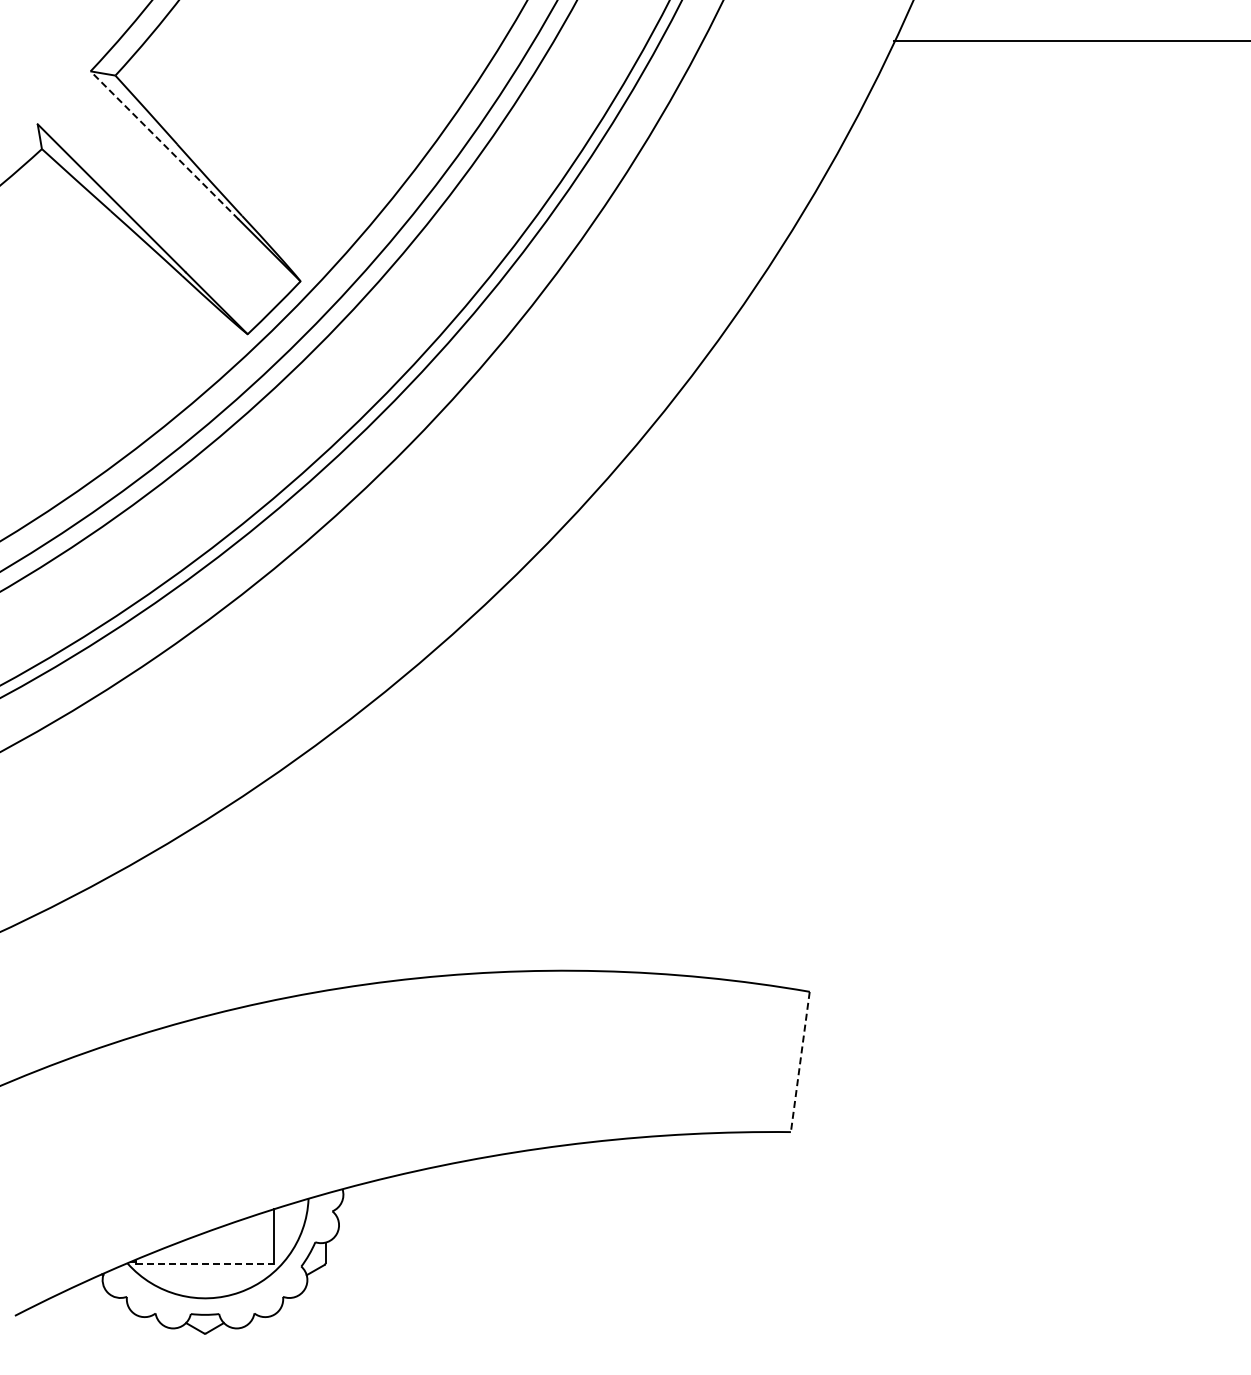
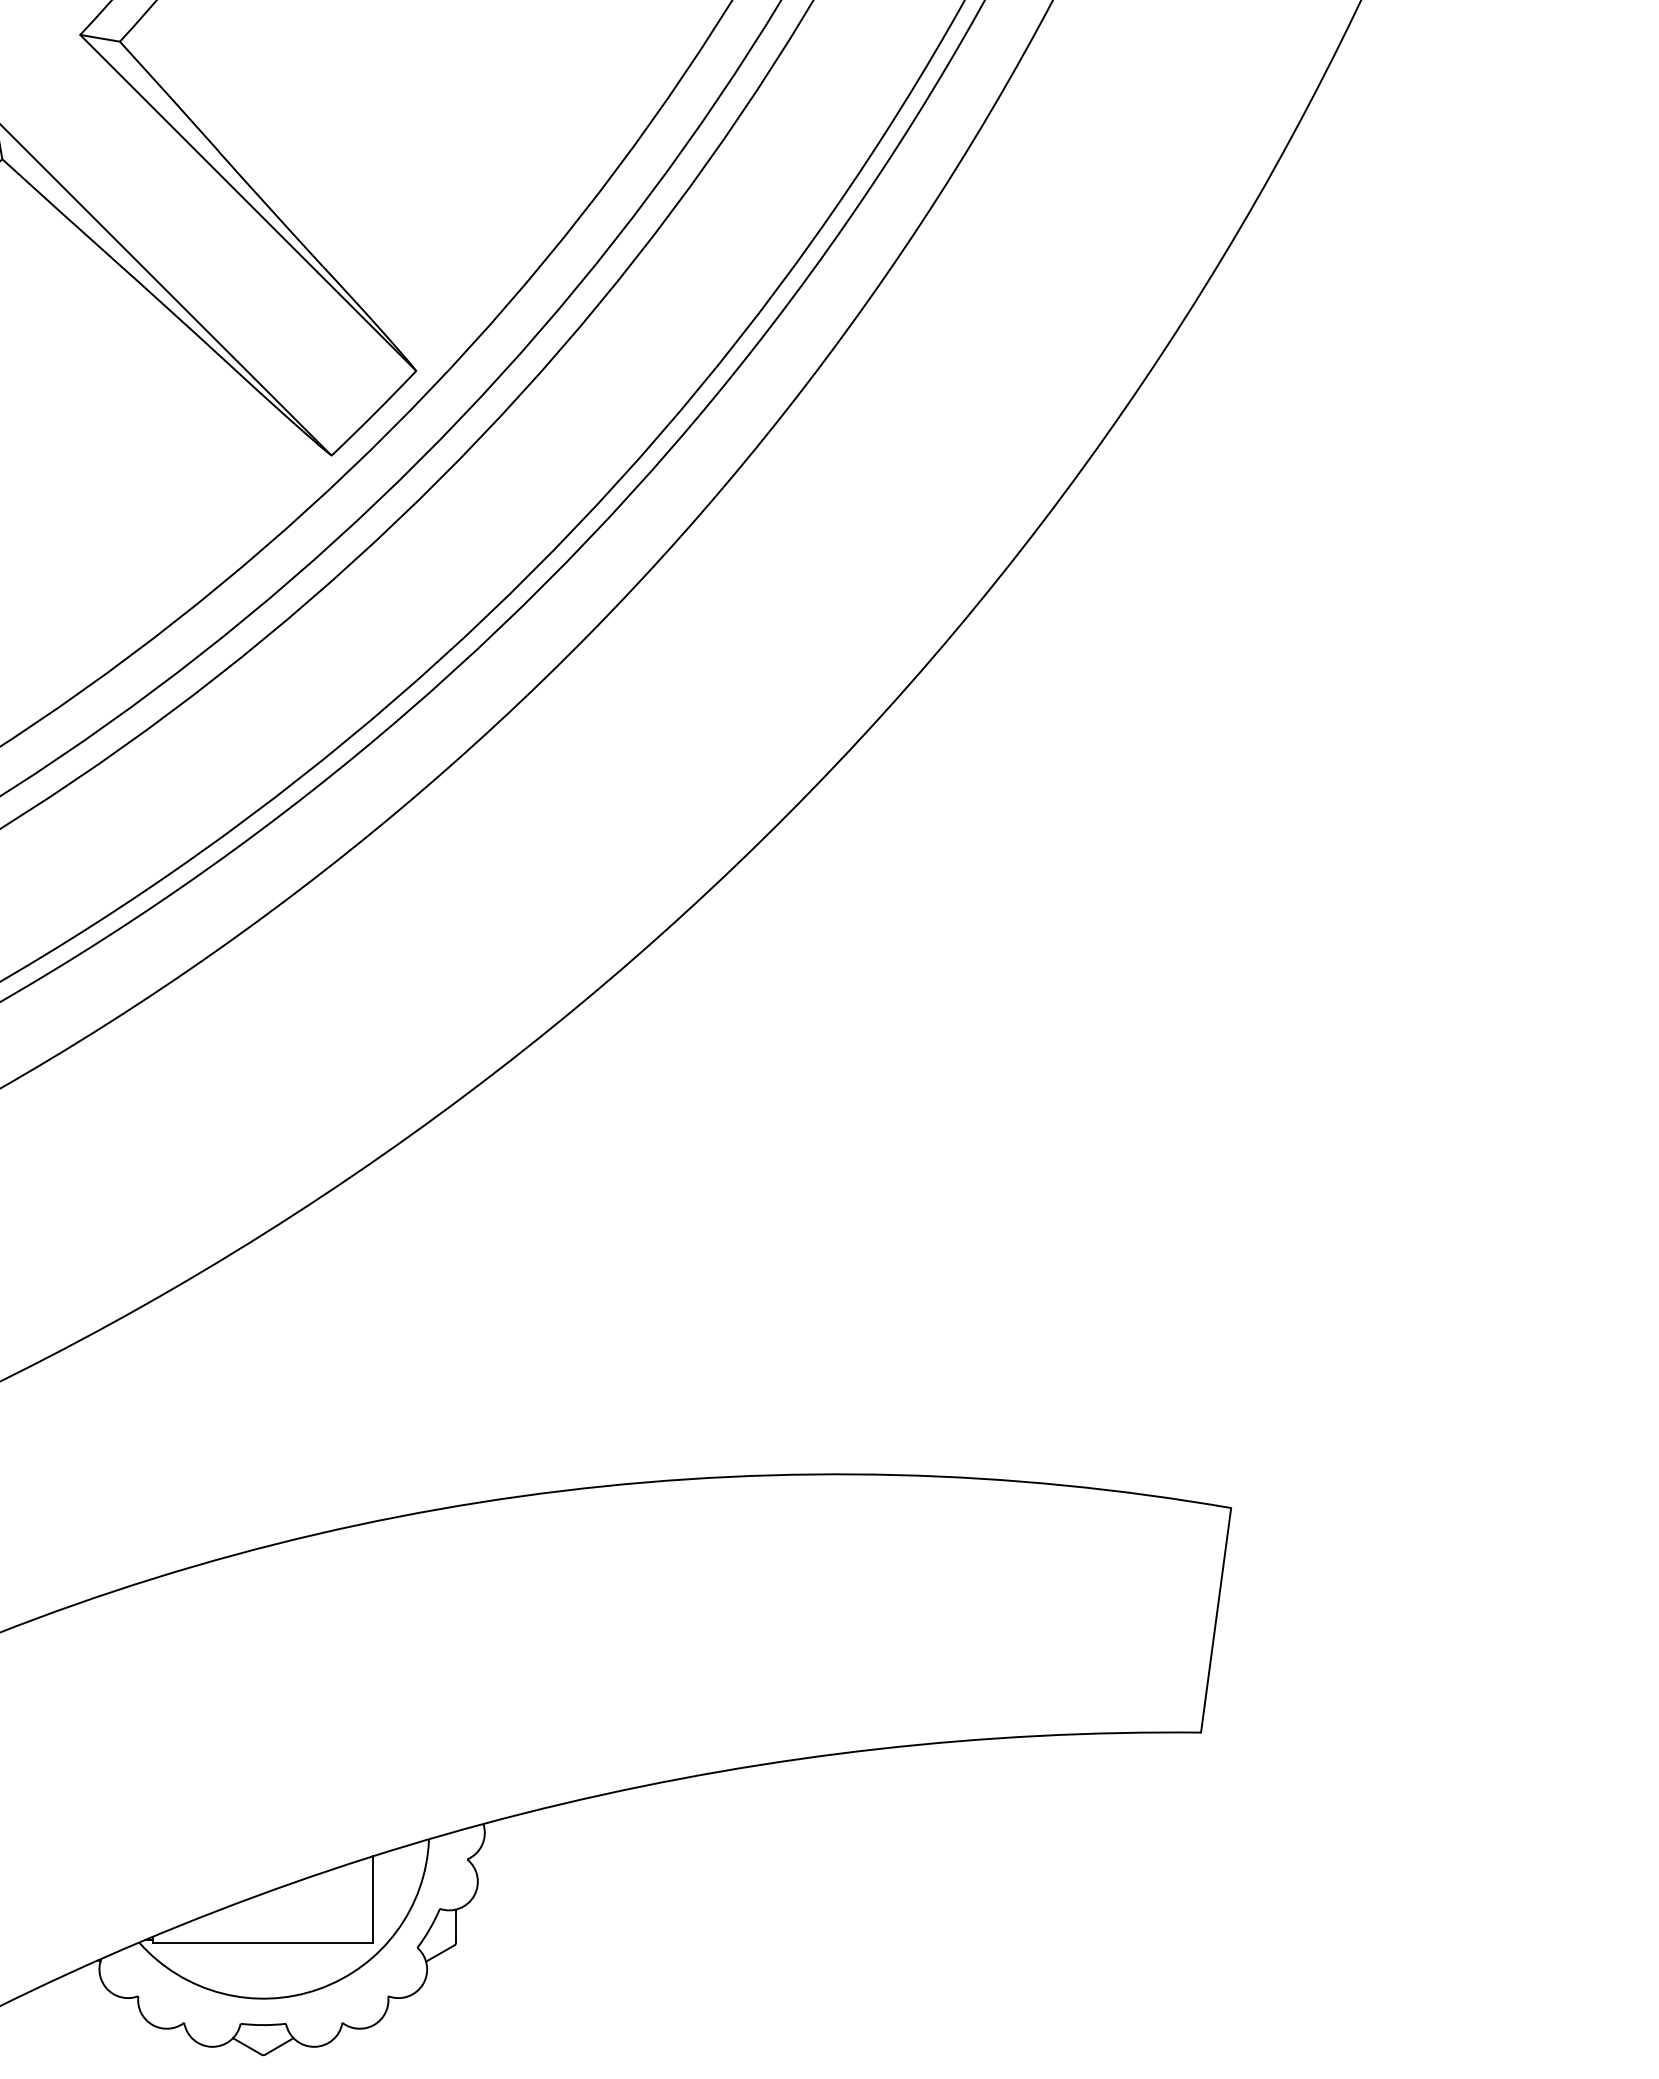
line: (164, 145) -> (198, 153), dashed -> solid
line: (800, 1061) -> (1216, 1619), dashed -> solid
line: (205, 1263) -> (264, 1942), dashed -> solid

